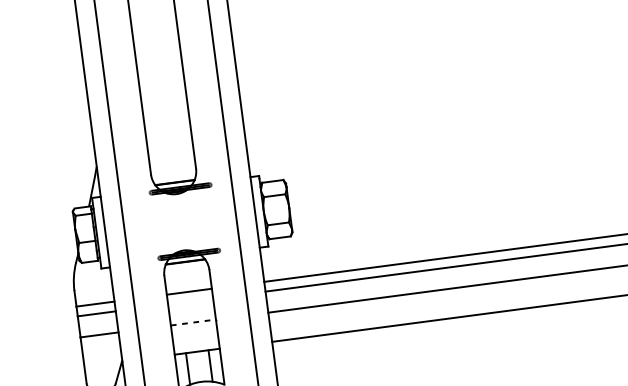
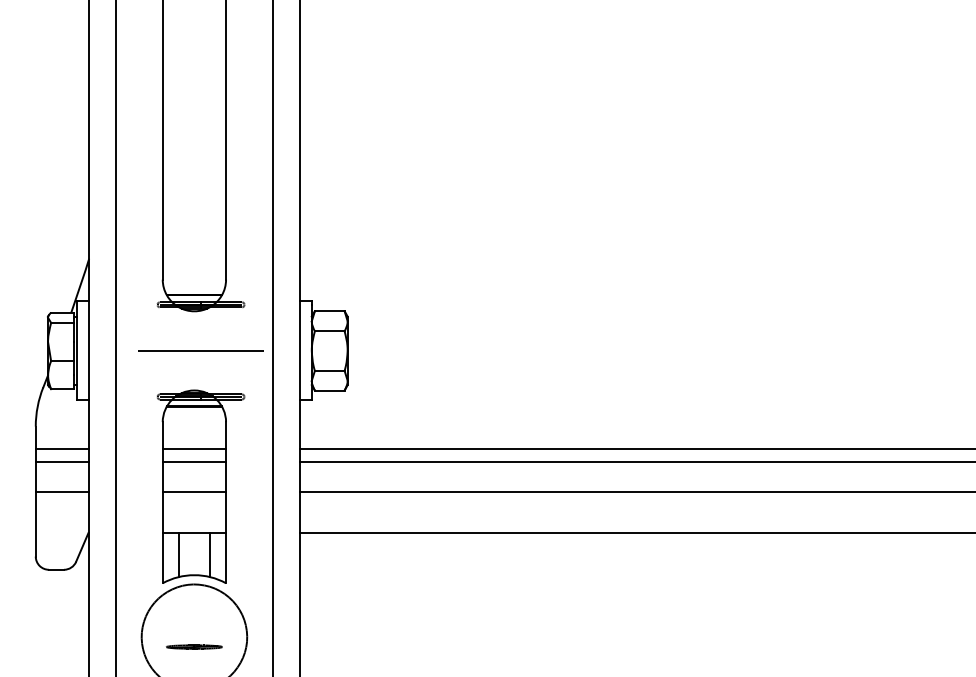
line: (184, 221) -> (200, 350), added
line: (190, 301) -> (194, 462), added
line: (193, 322) -> (194, 491), dashed -> solid

